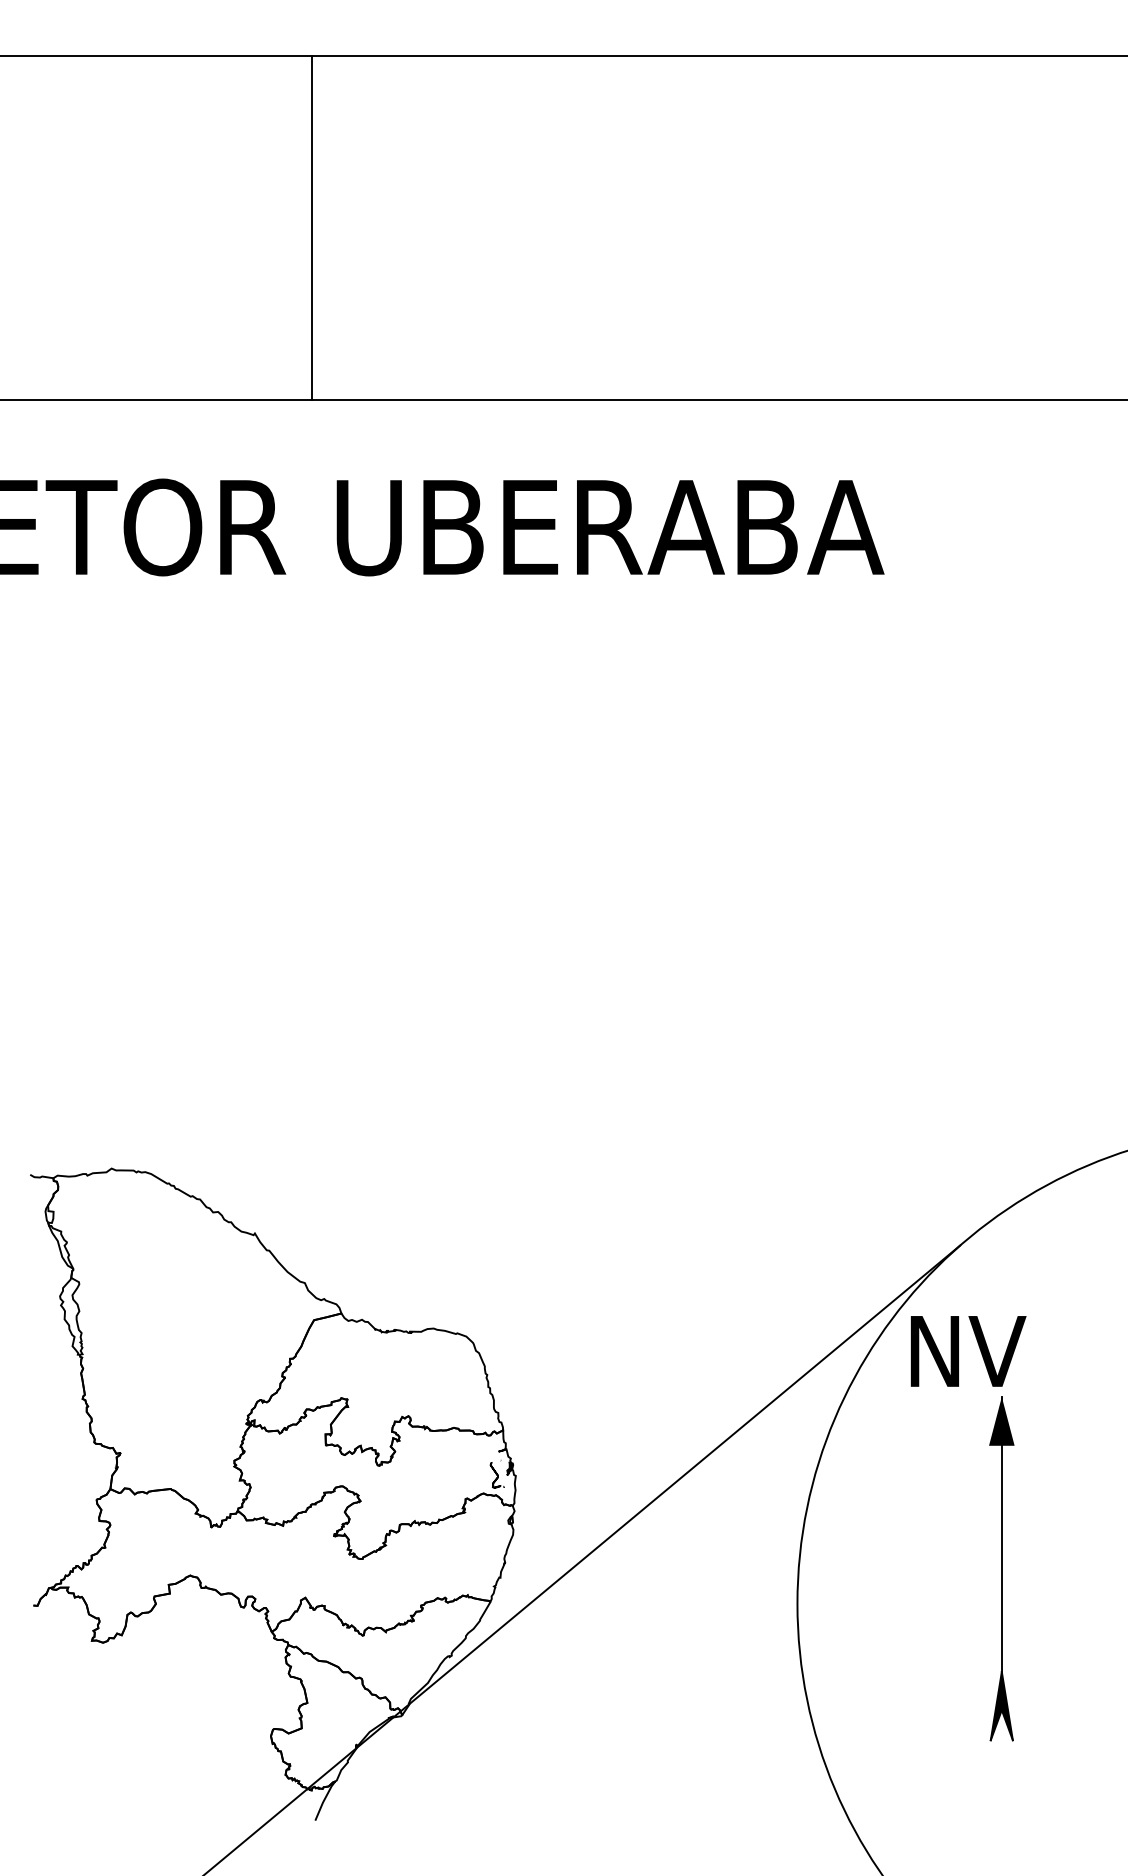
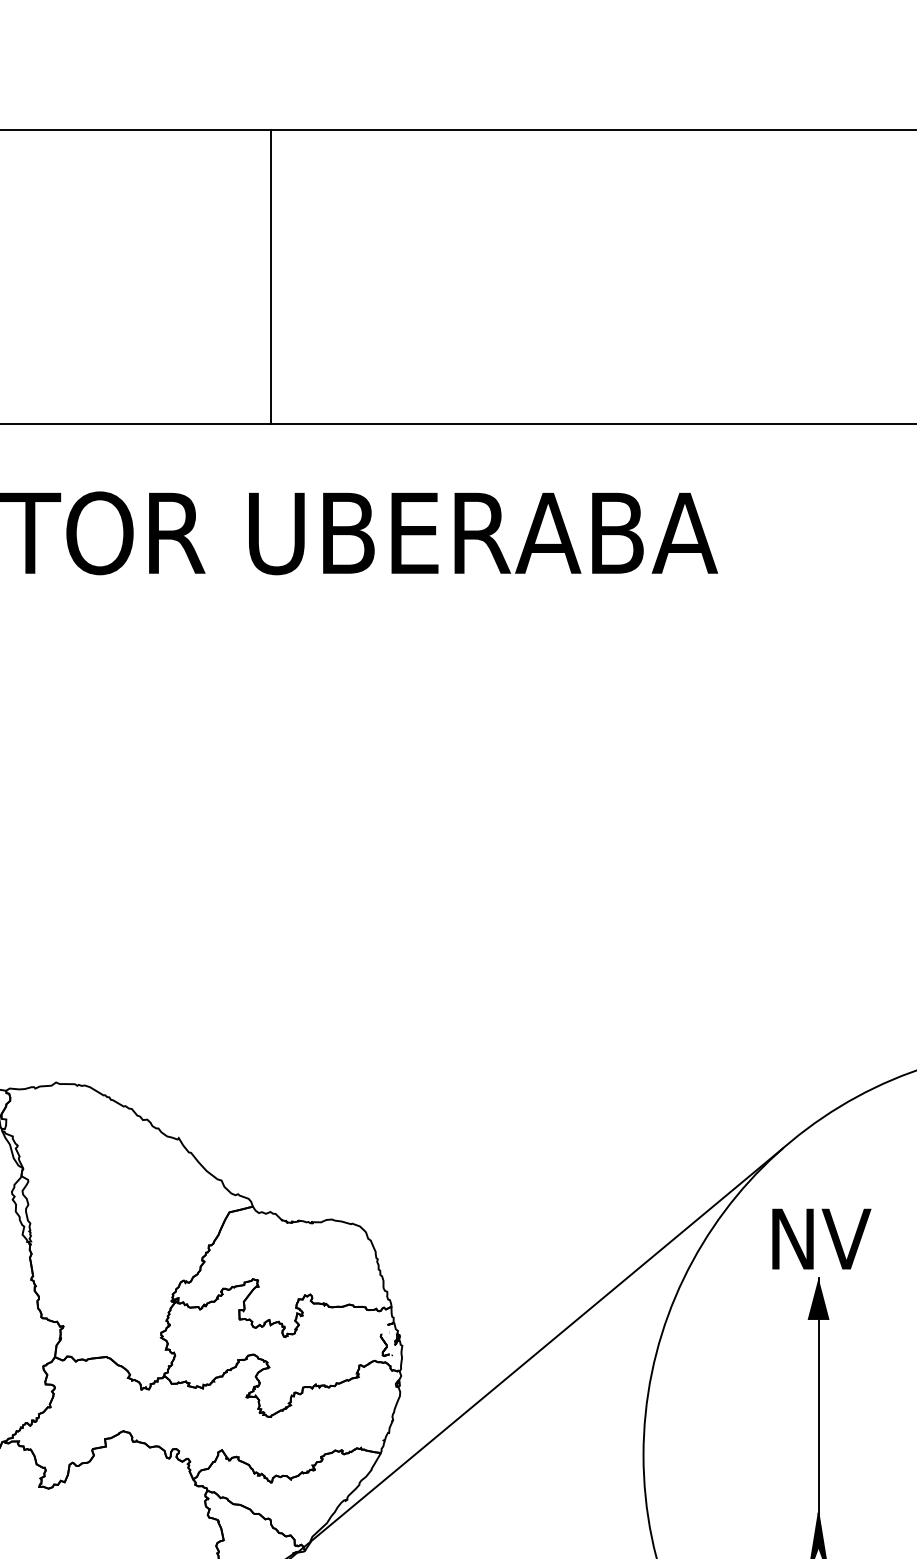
line: (312, 227) -> (270, 276), moved
text: (968, 1351) -> (821, 1239), moved

